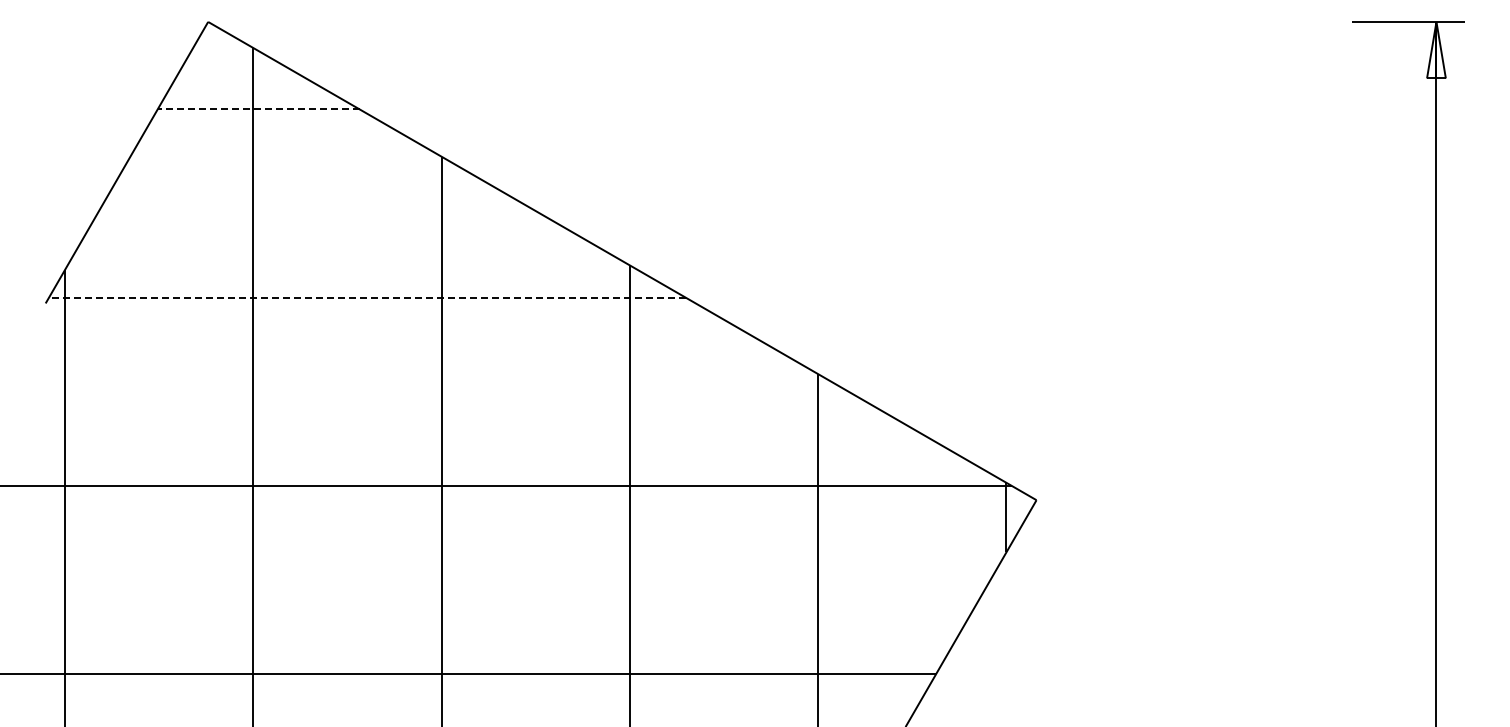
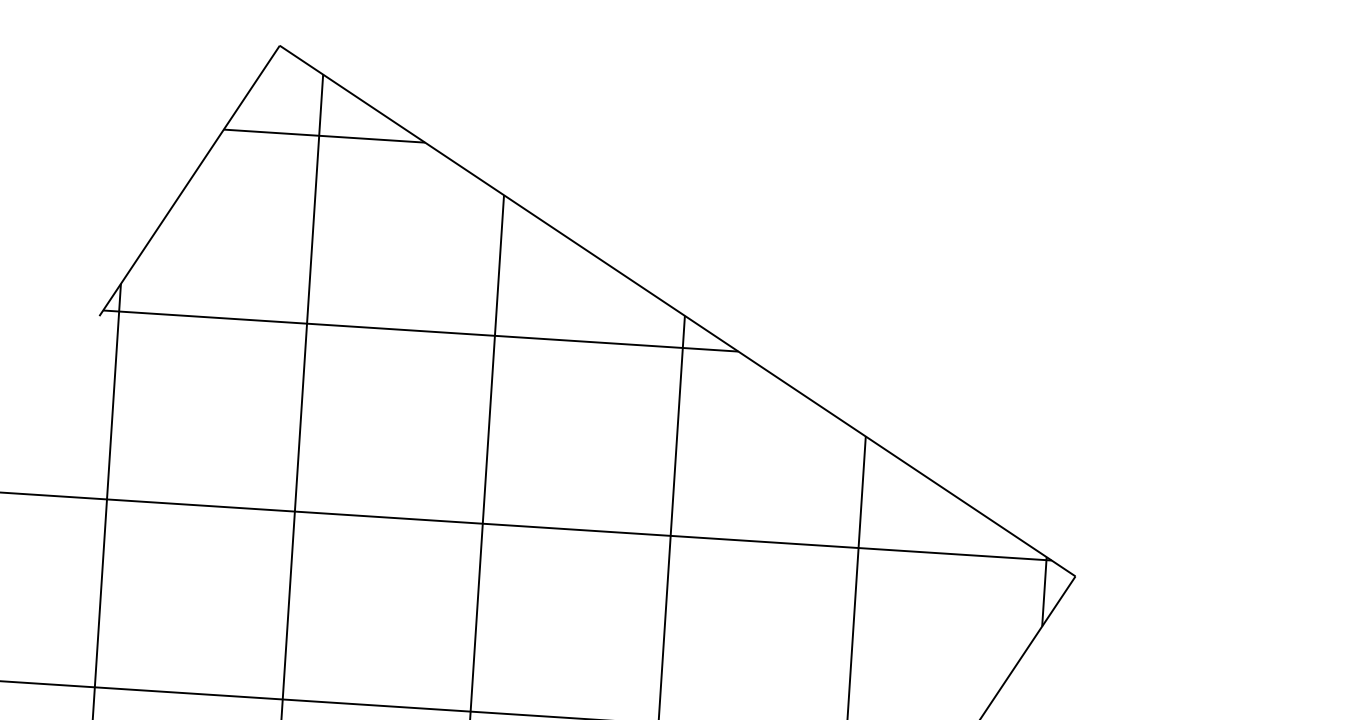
line: (258, 109) -> (324, 136), dashed -> solid
line: (366, 297) -> (419, 330), dashed -> solid

